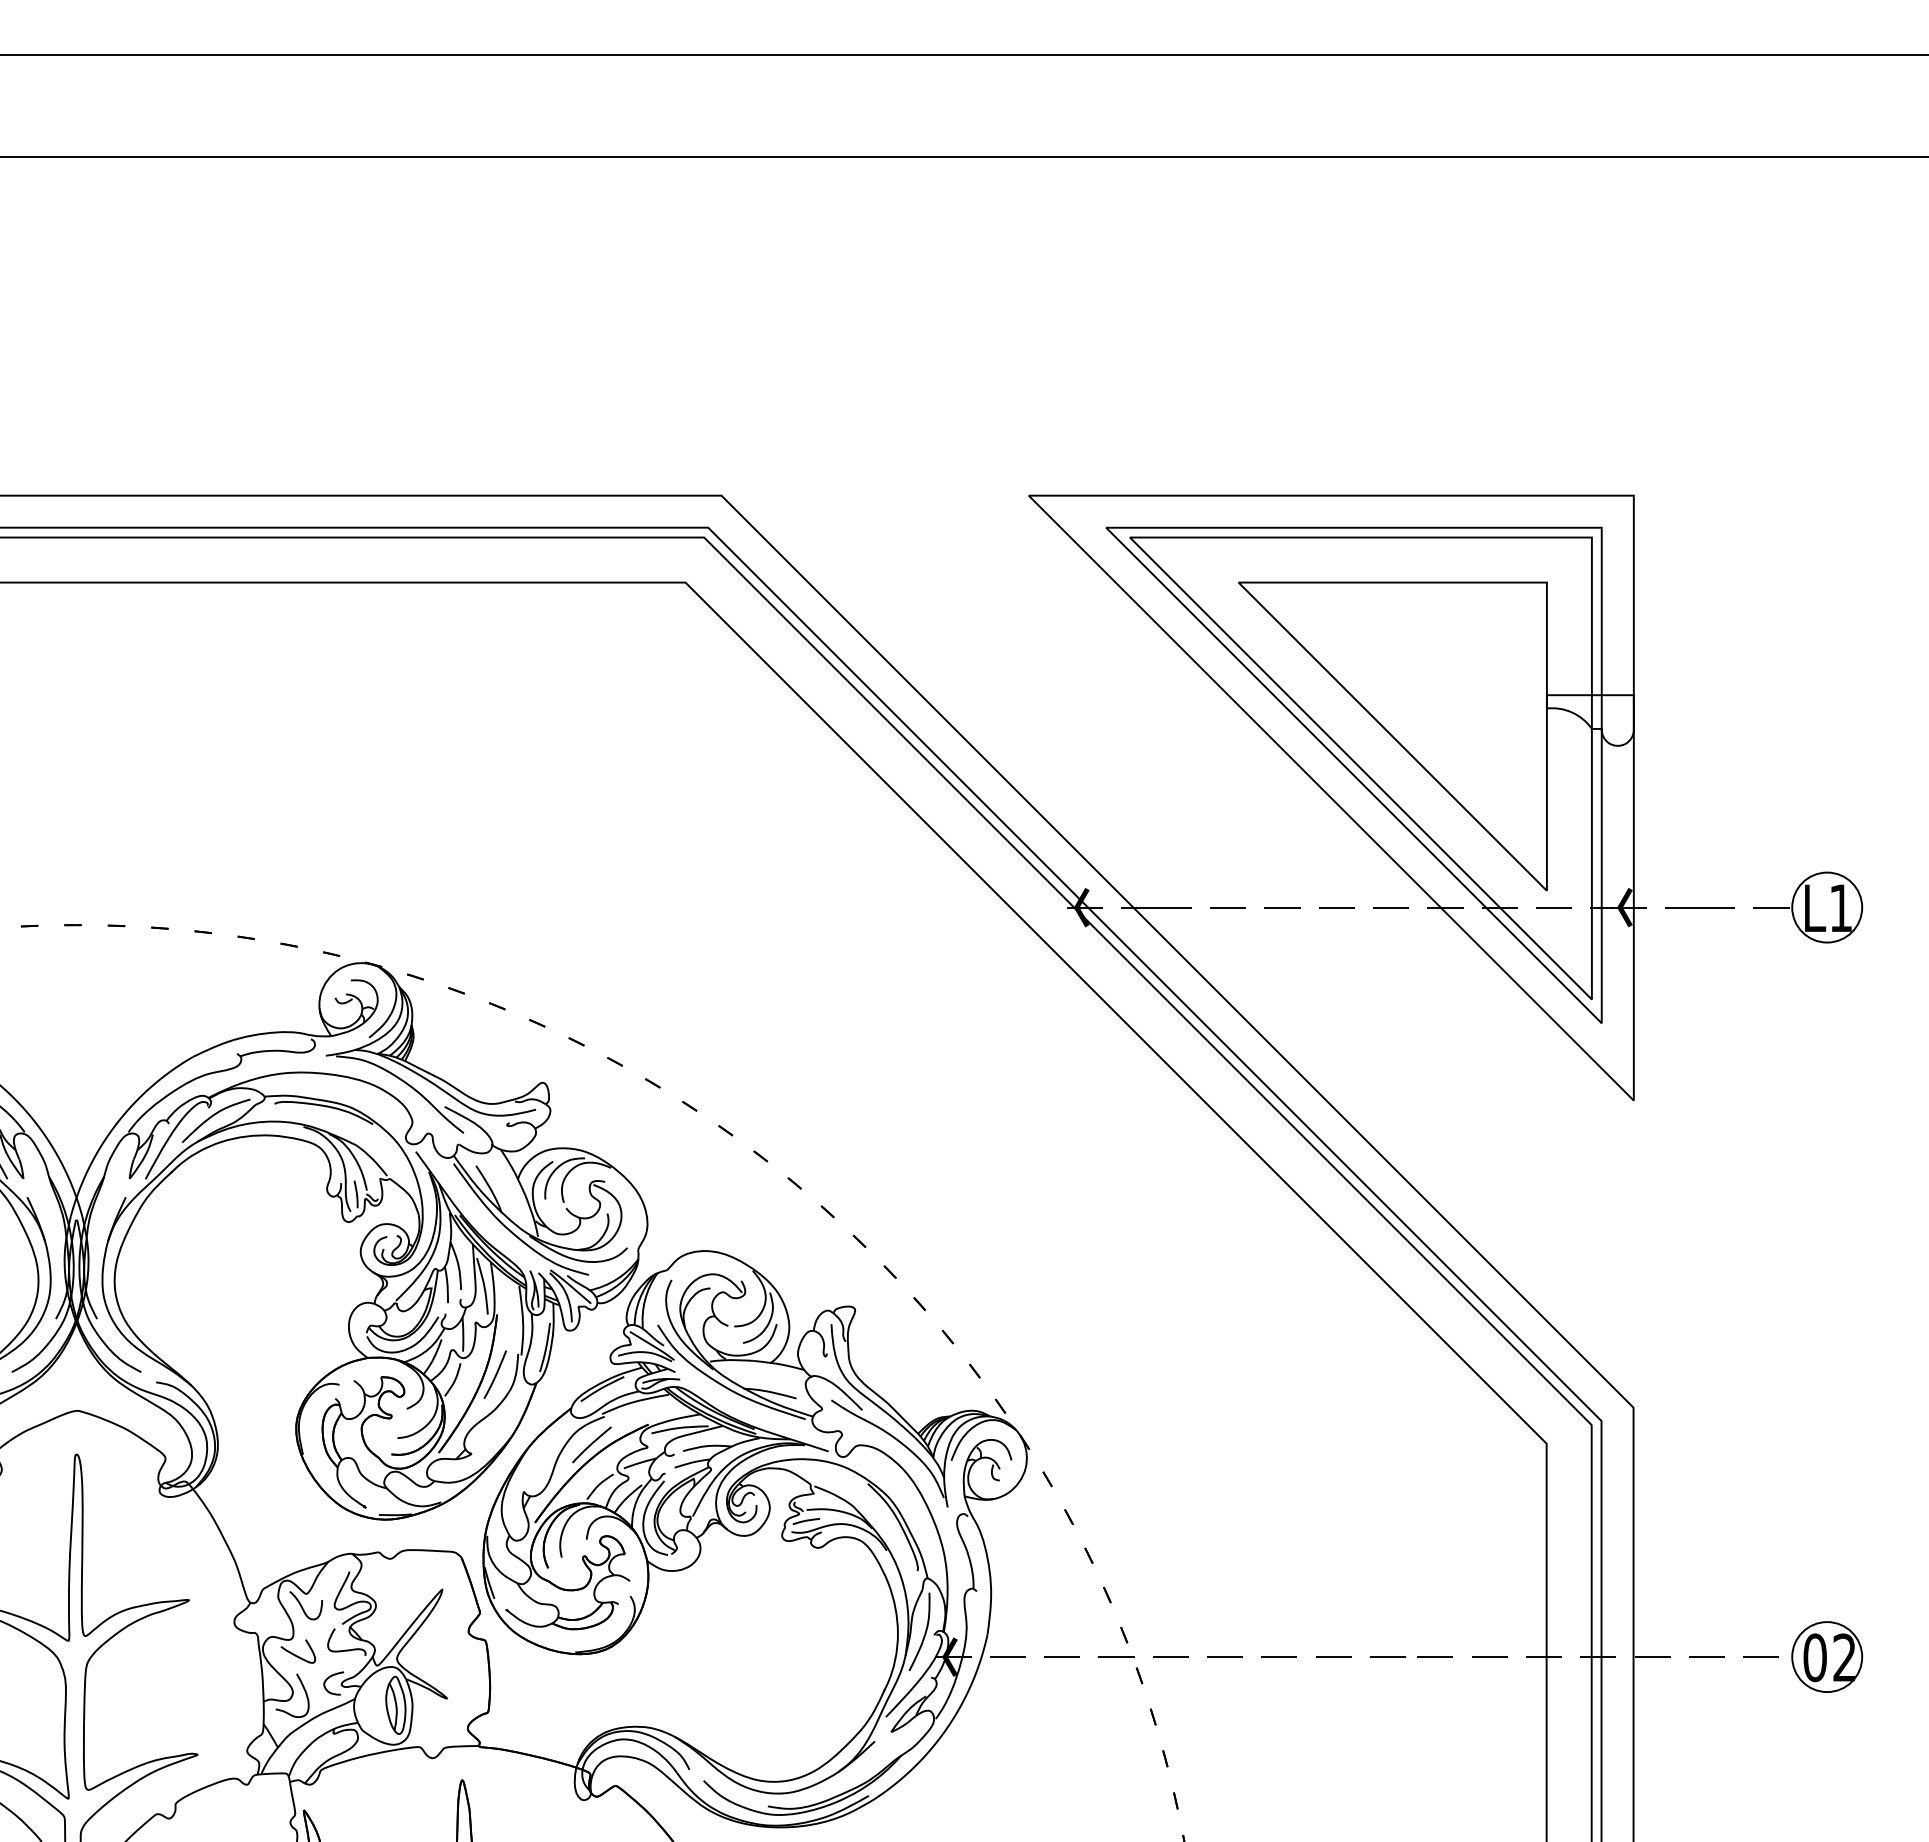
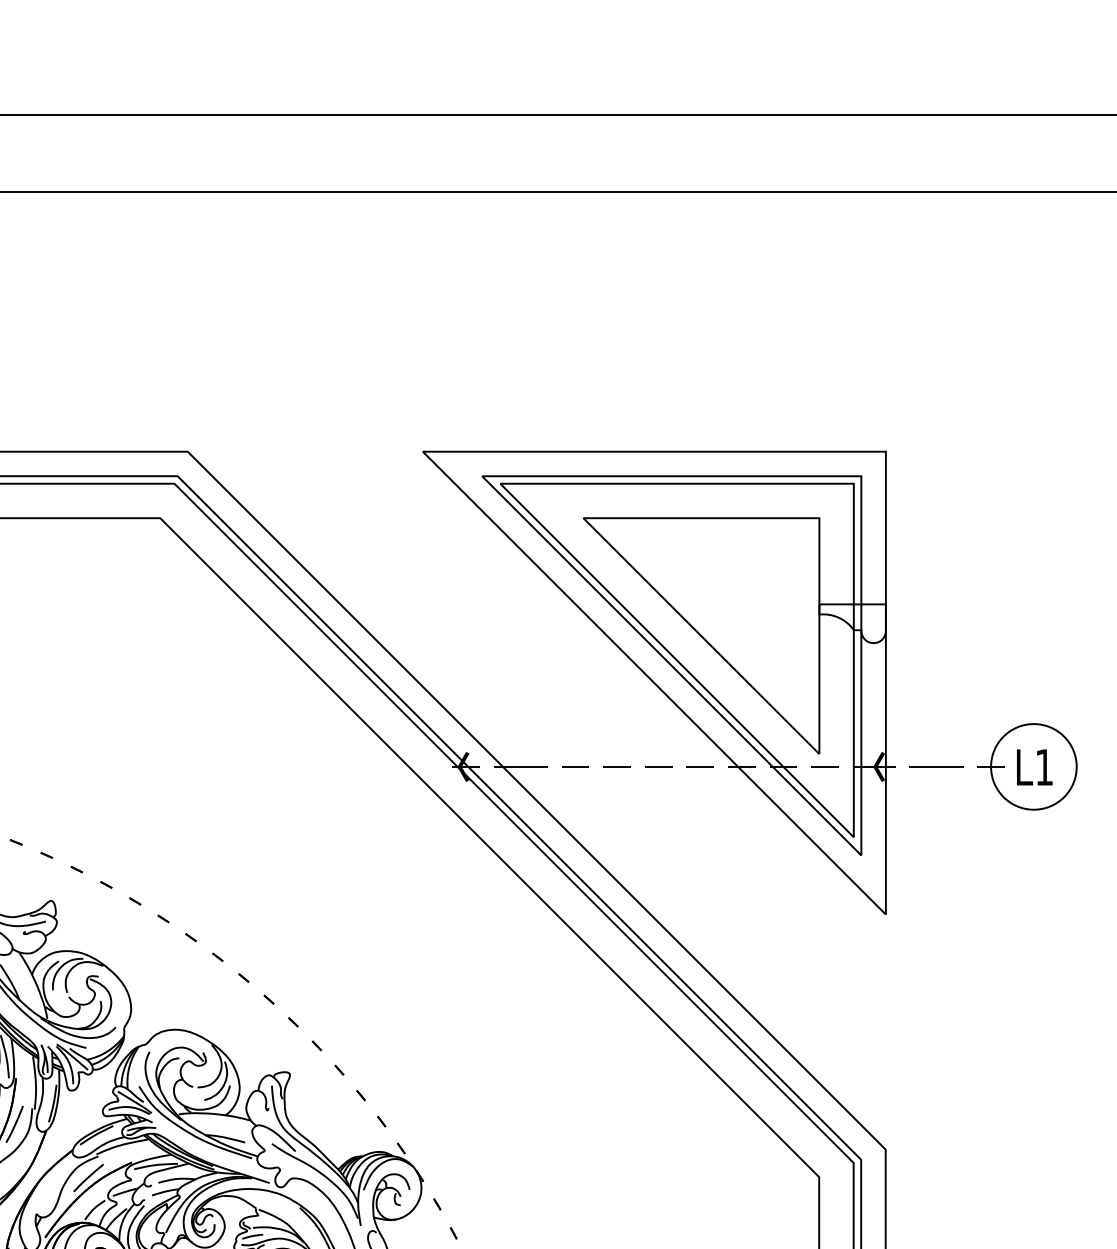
circle: (1827, 907) -> (1034, 766), size x1.6

